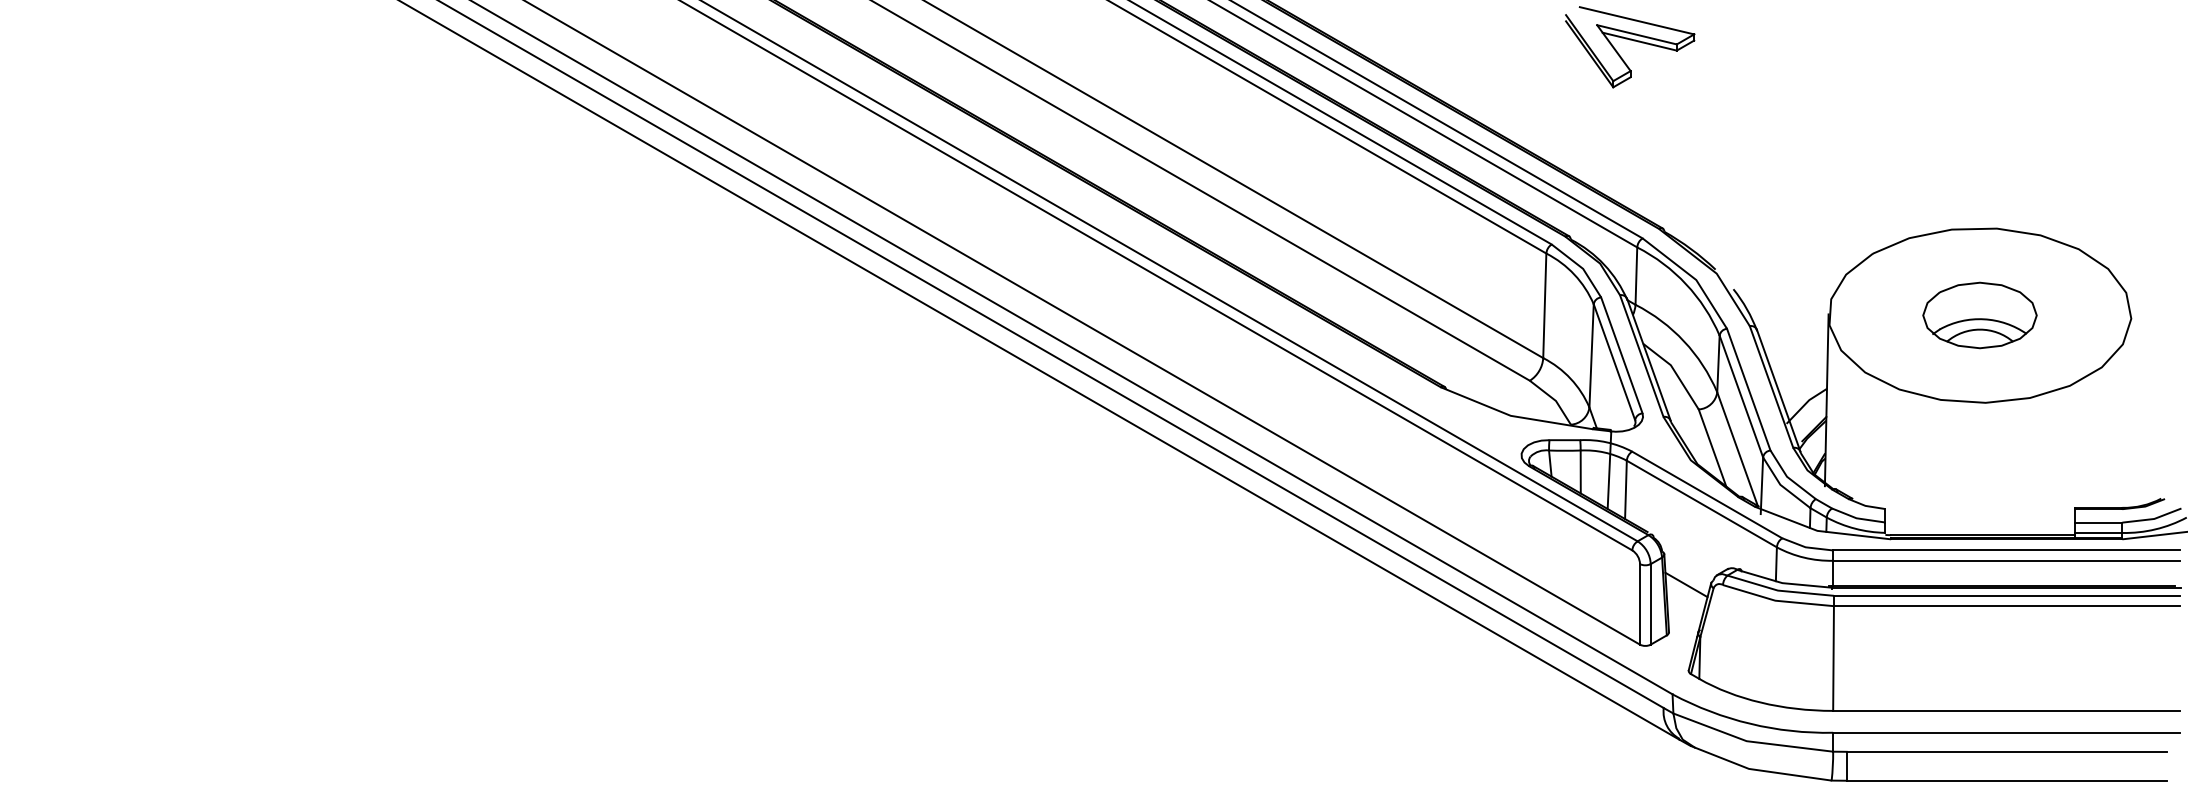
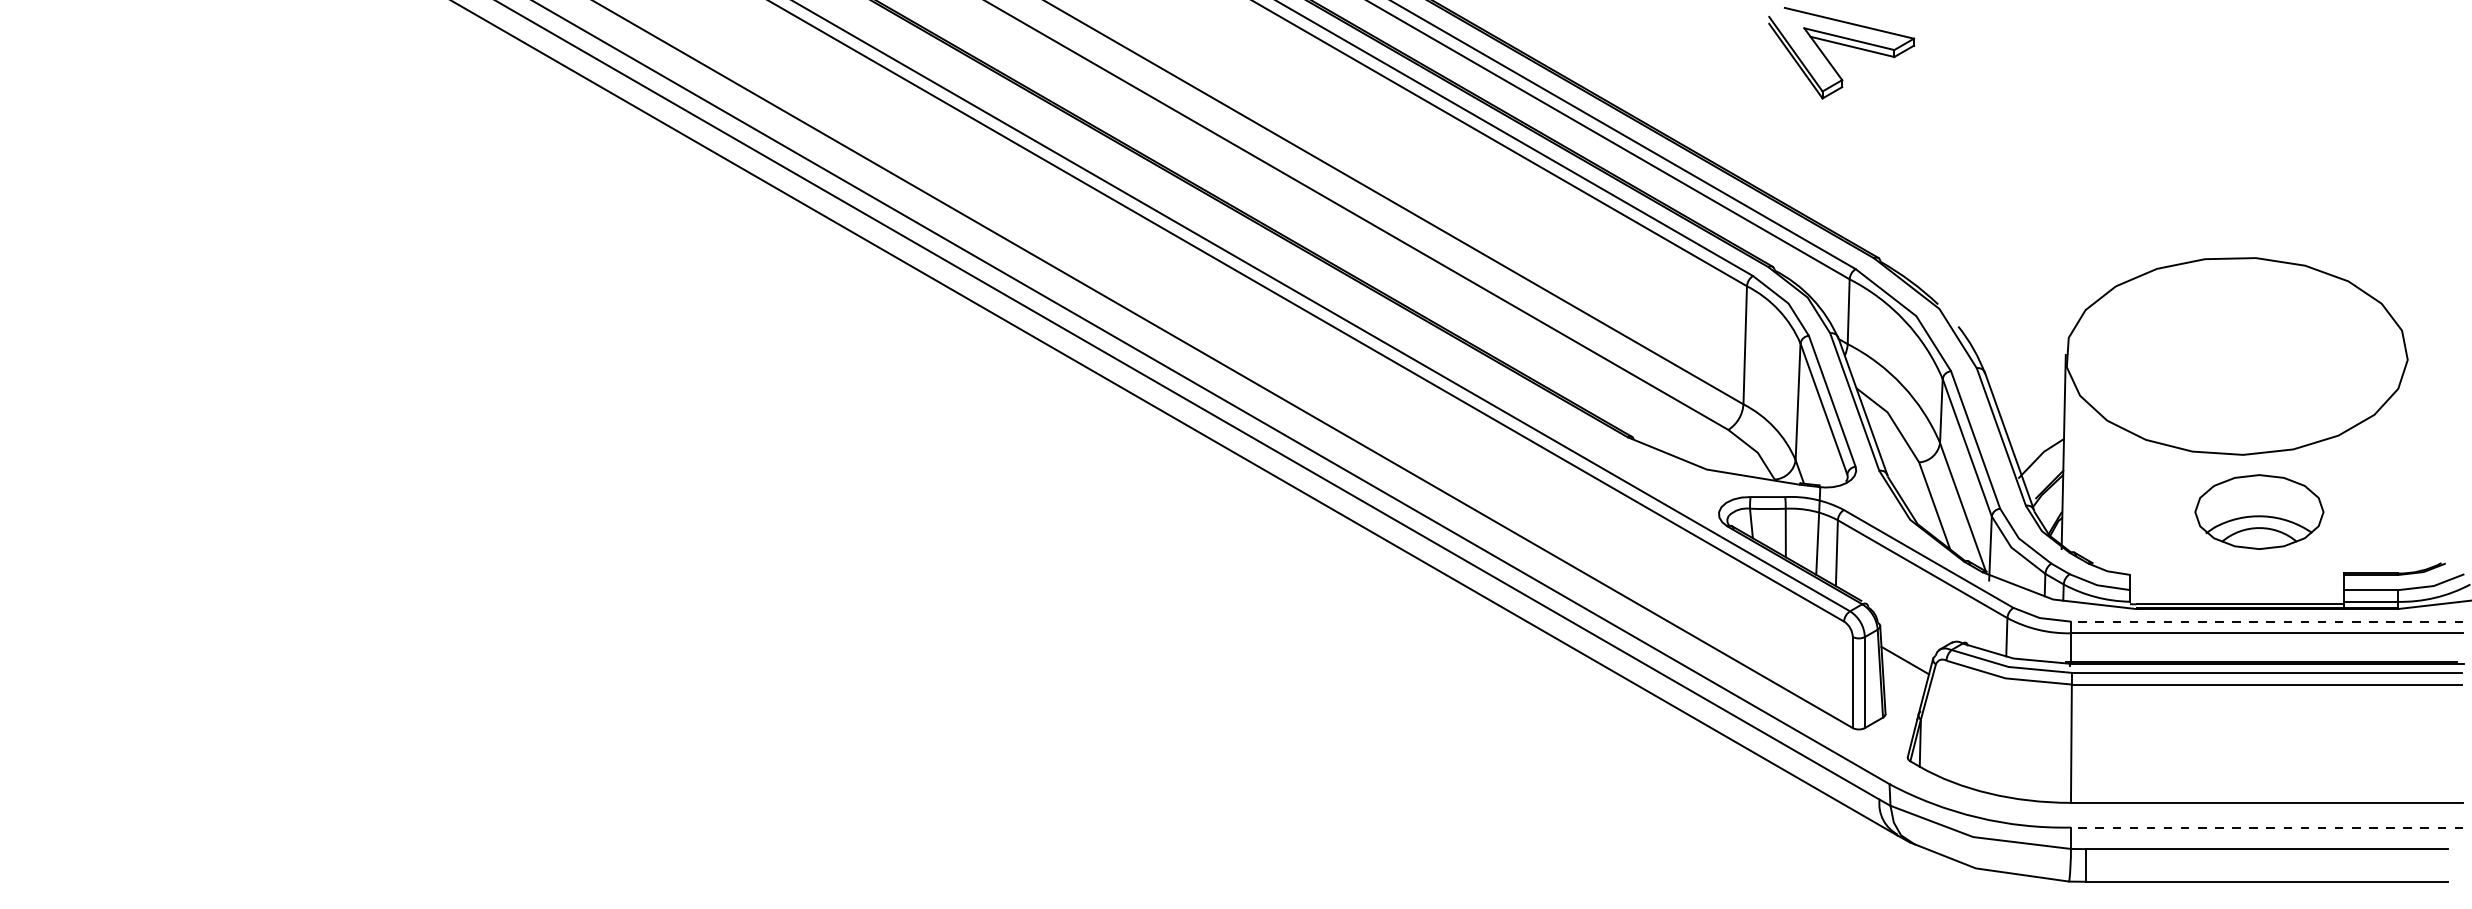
part: (1979, 315) -> (2258, 512), moved
line: (2006, 550) -> (2266, 621), solid -> dashed
line: (2006, 732) -> (2266, 827), solid -> dashed

